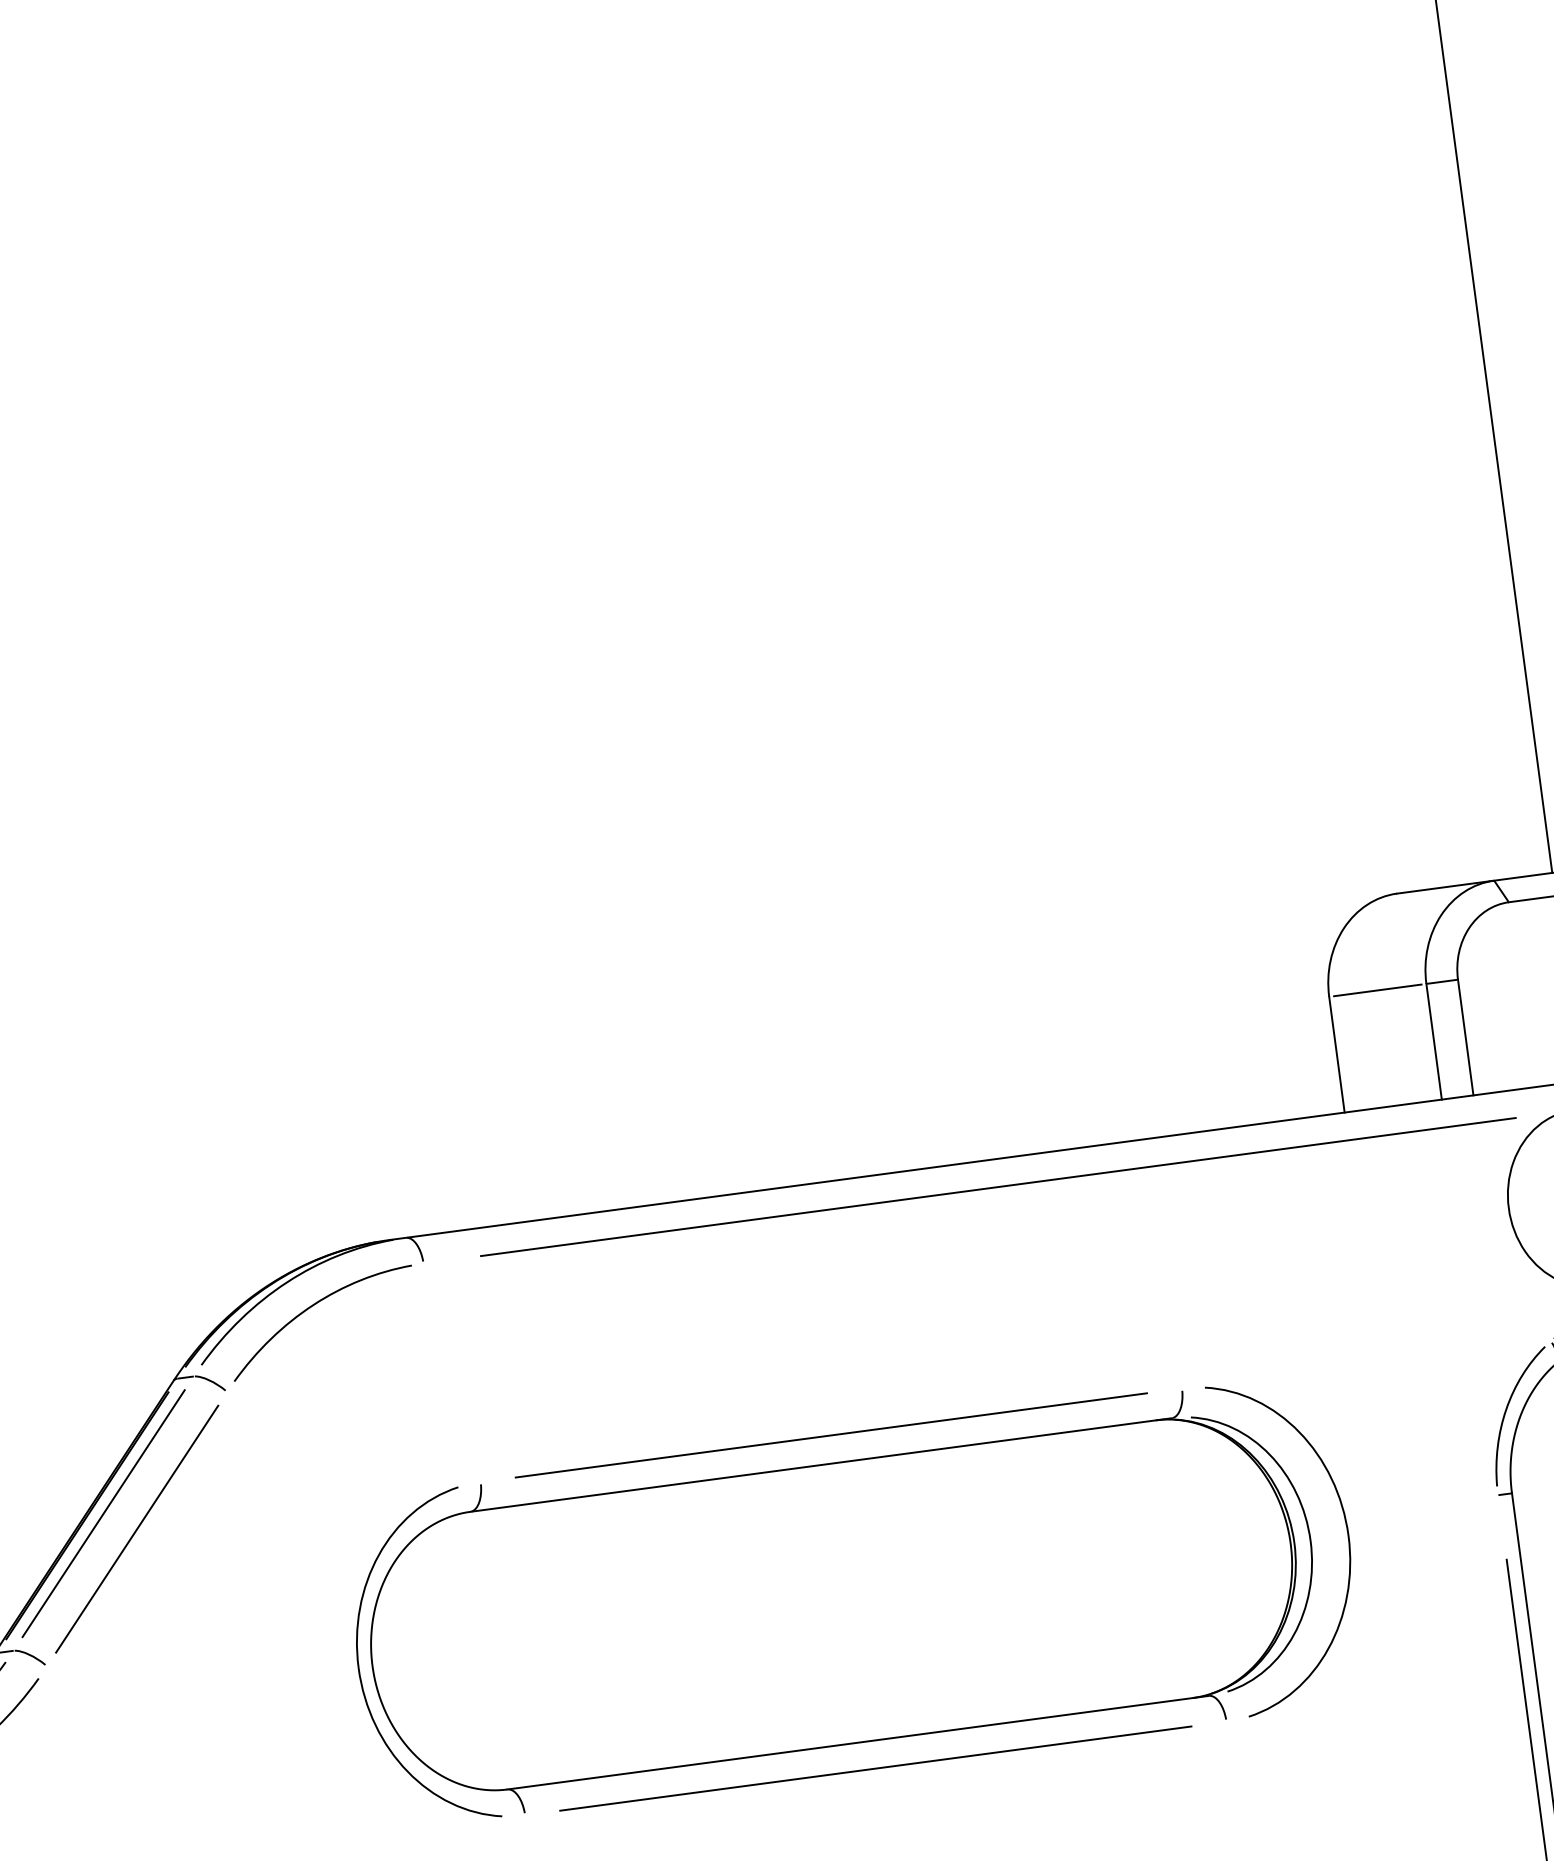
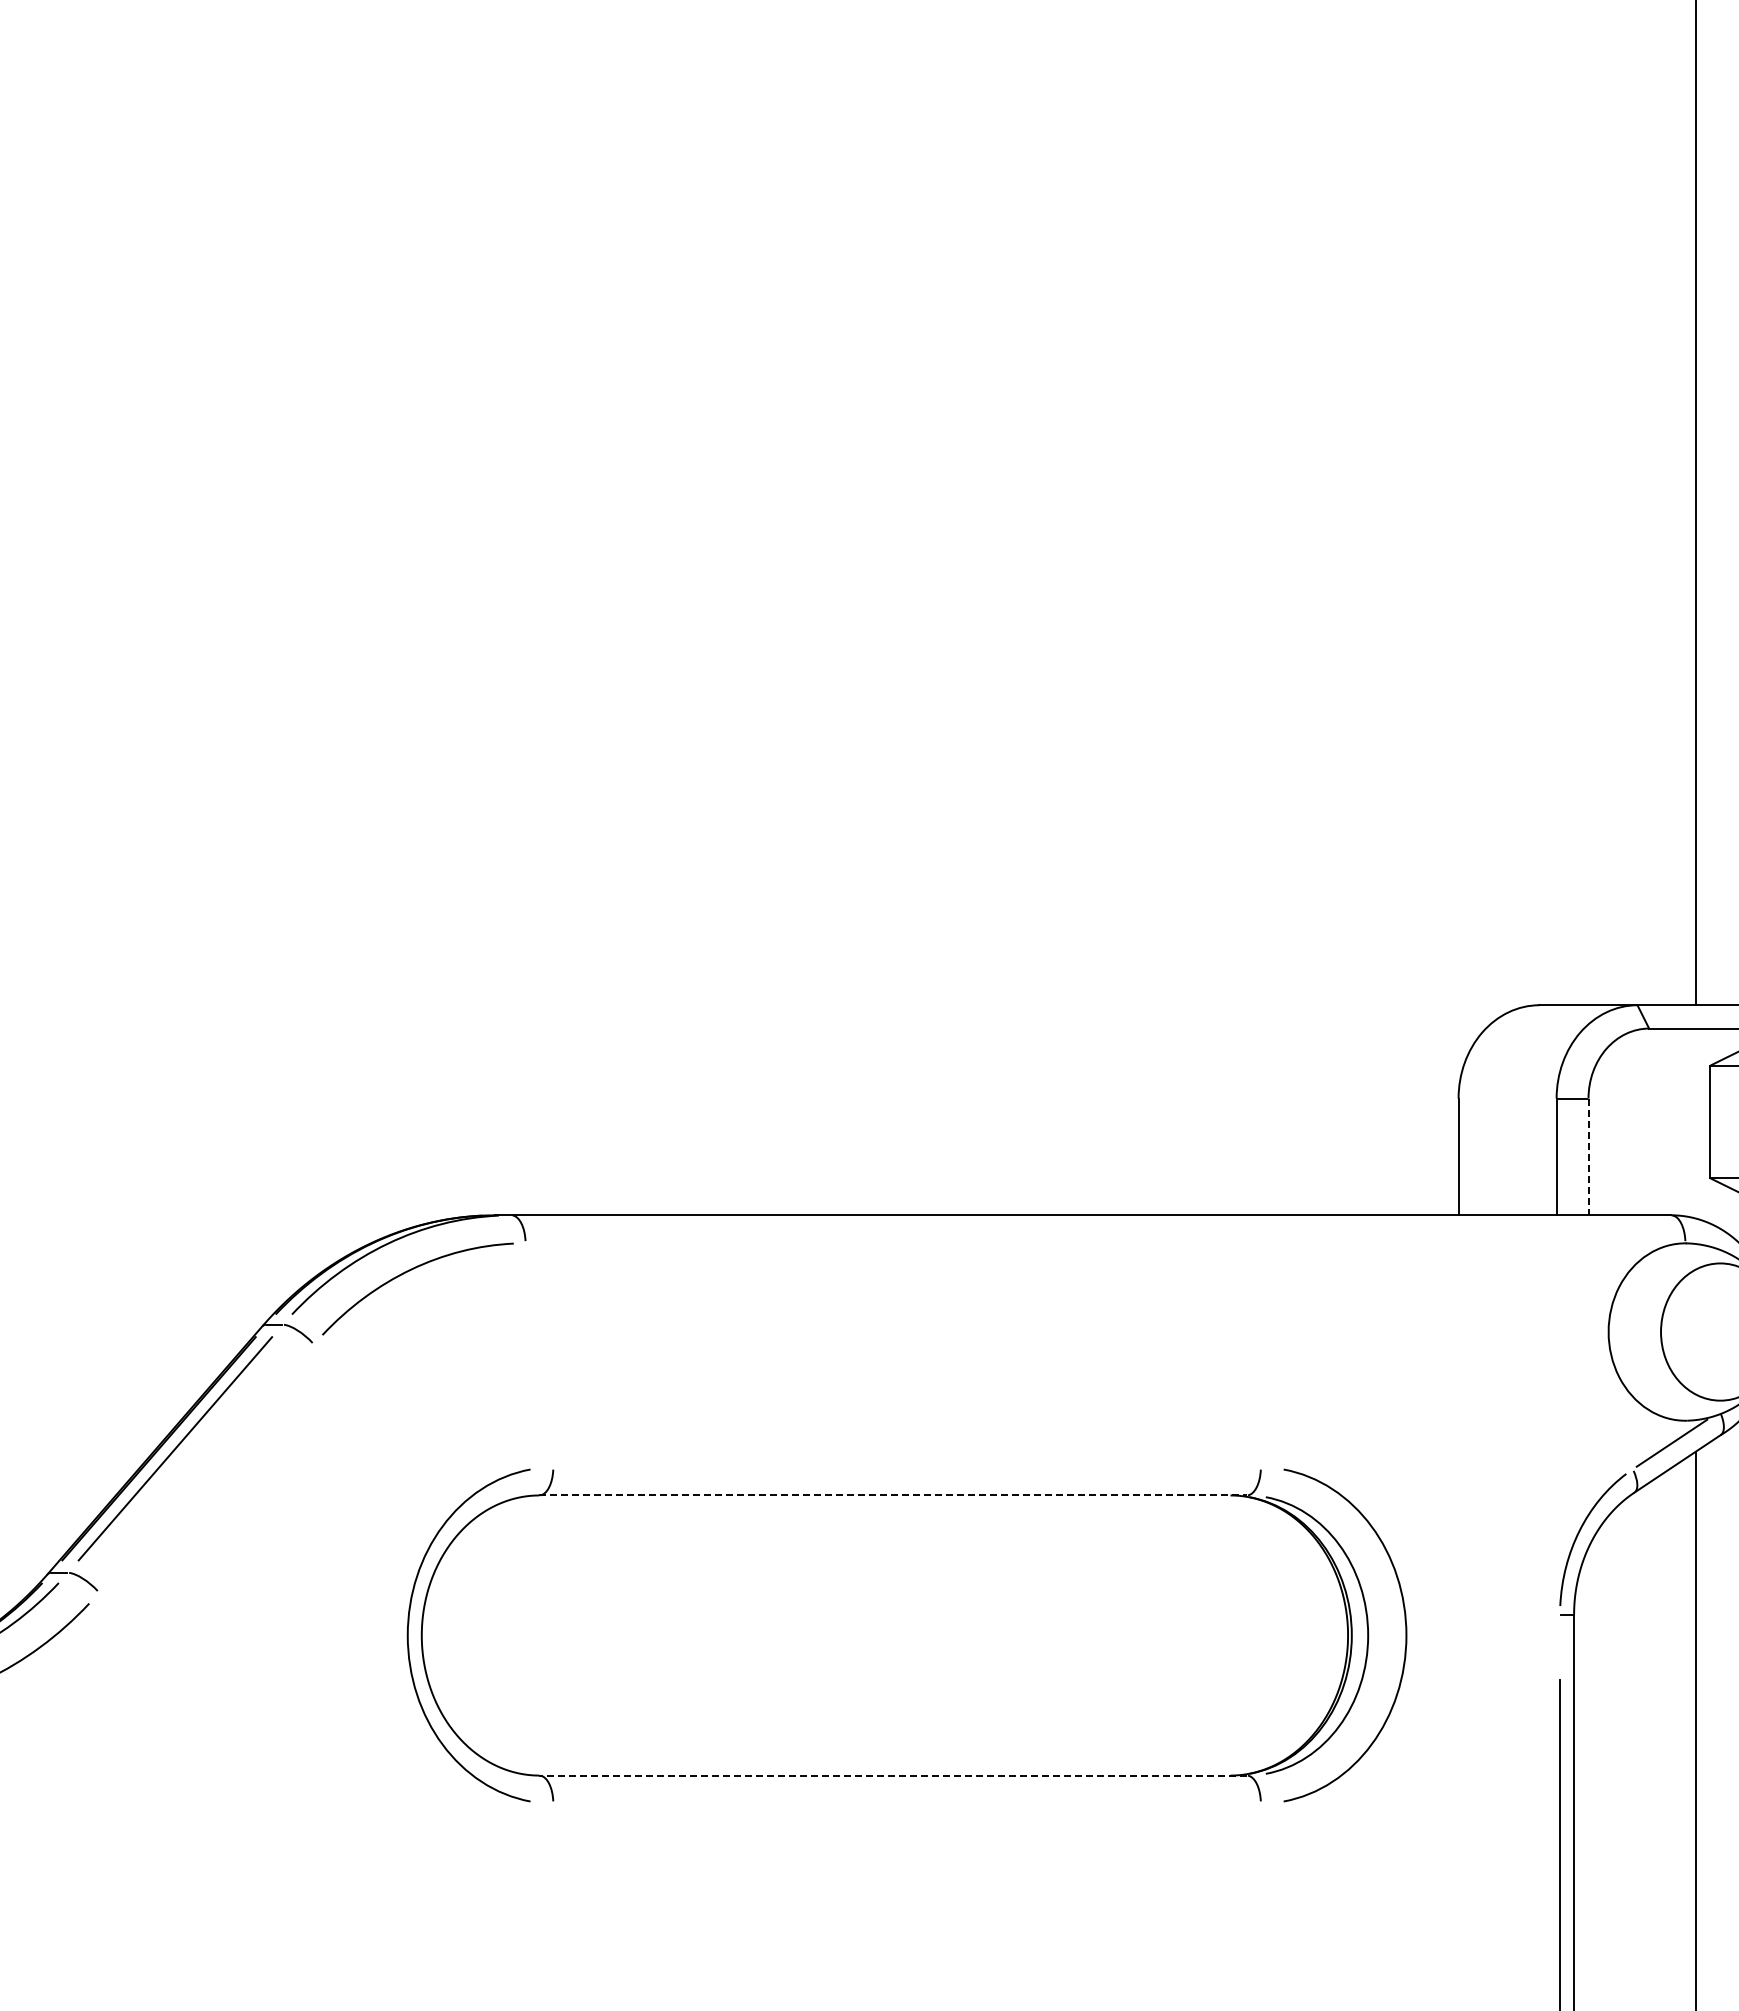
line: (1377, 990) -> (1507, 1098), removed
line: (1465, 1038) -> (1588, 1157), solid -> dashed
line: (998, 1187) -> (1105, 1243), removed
line: (830, 1435) -> (906, 1467), removed
line: (821, 1465) -> (893, 1495), solid -> dashed
line: (137, 1529) -> (206, 1468), removed
line: (858, 1742) -> (893, 1775), solid -> dashed
line: (875, 1768) -> (906, 1803), removed

